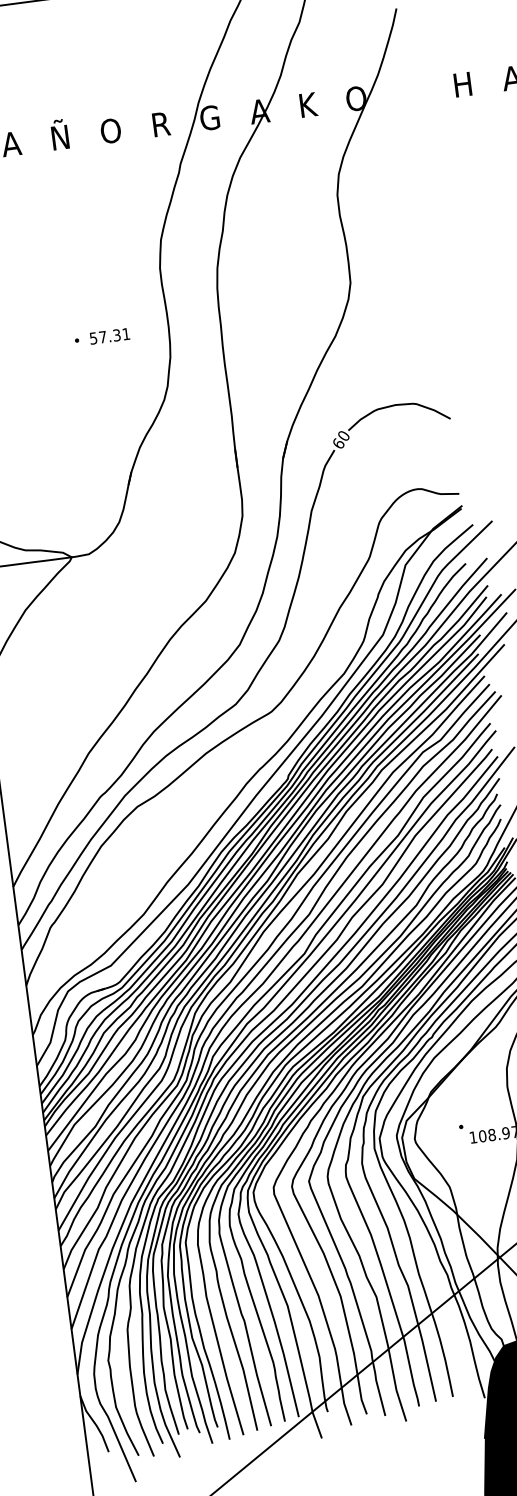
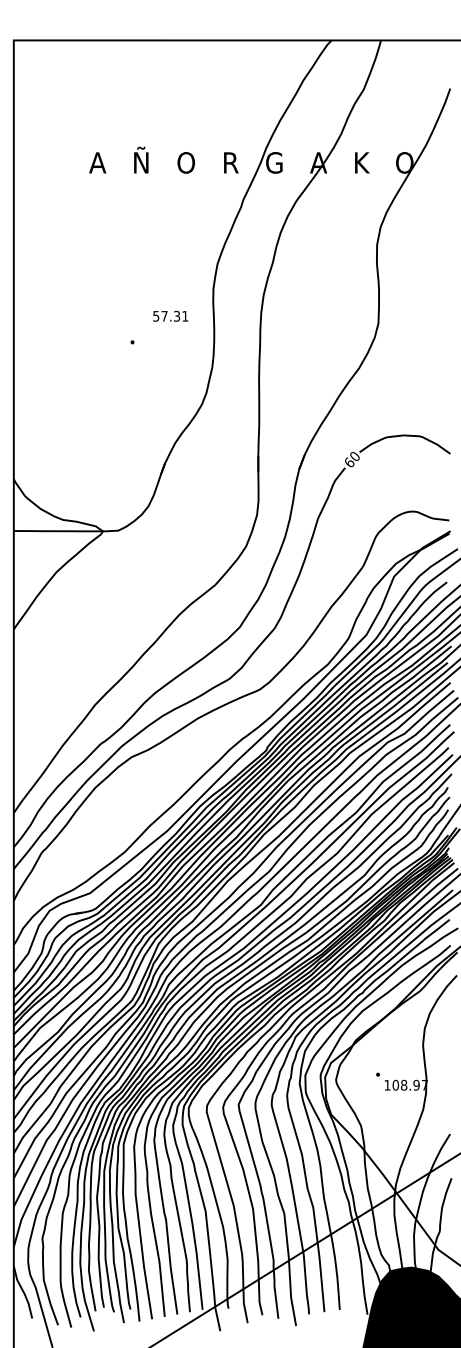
text: (109, 336) -> (170, 316), moved

